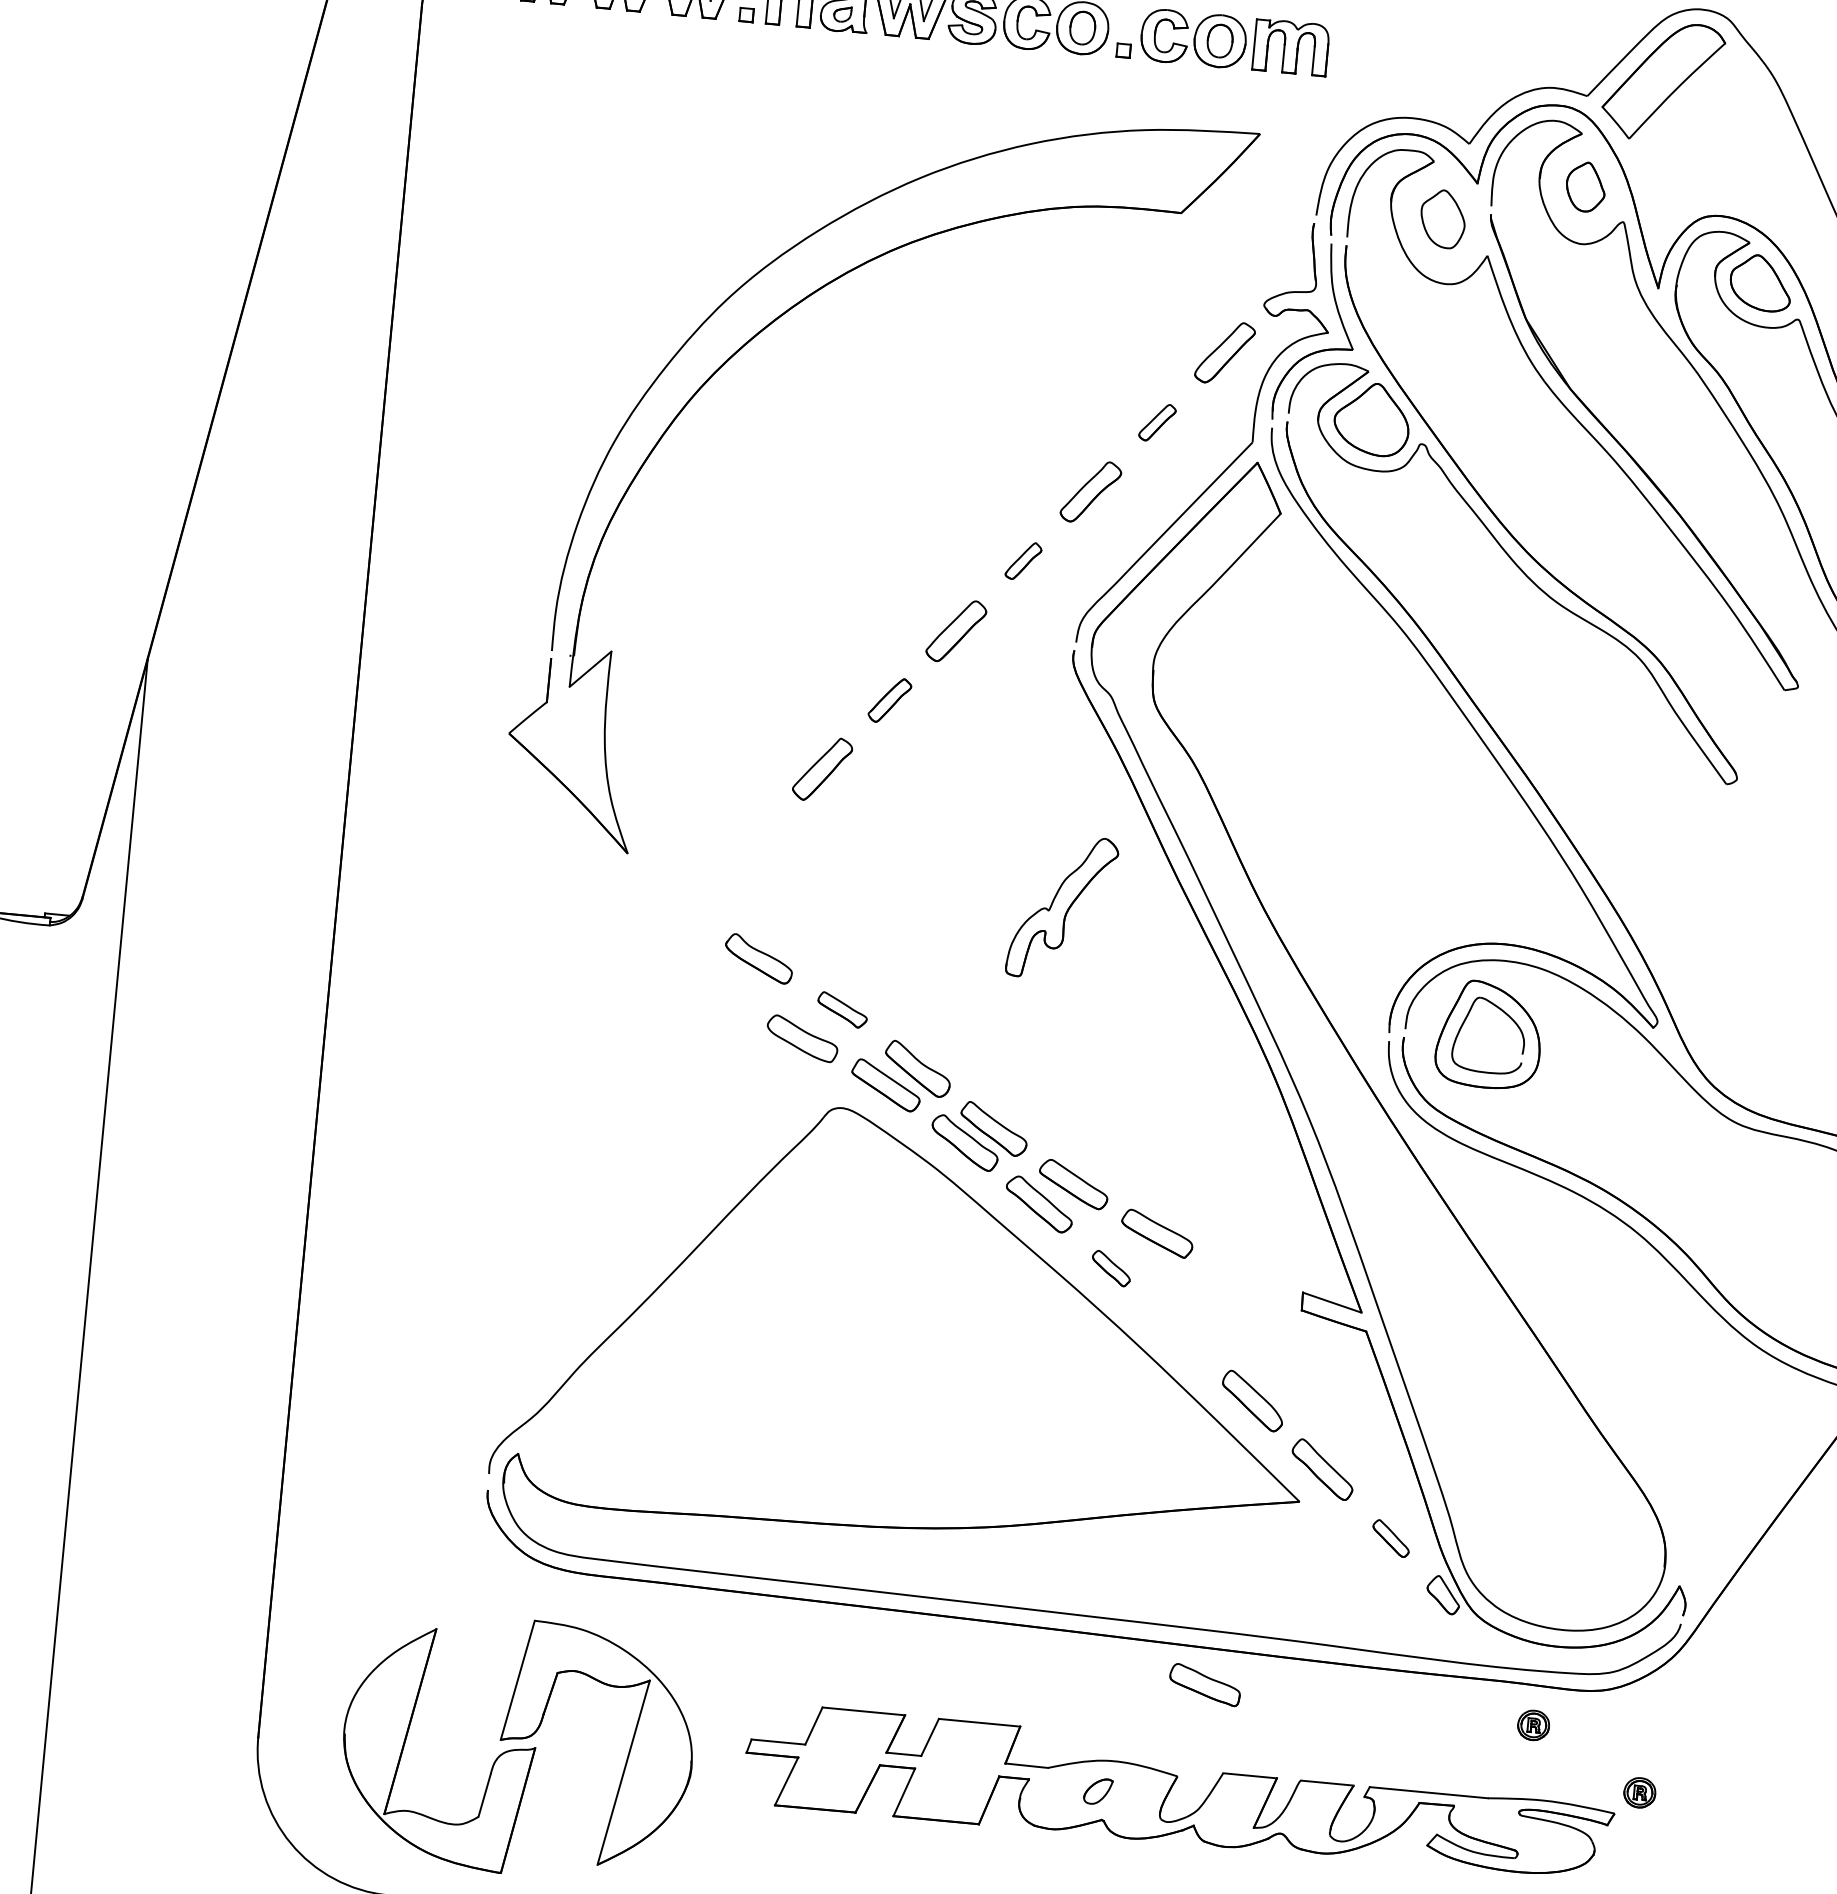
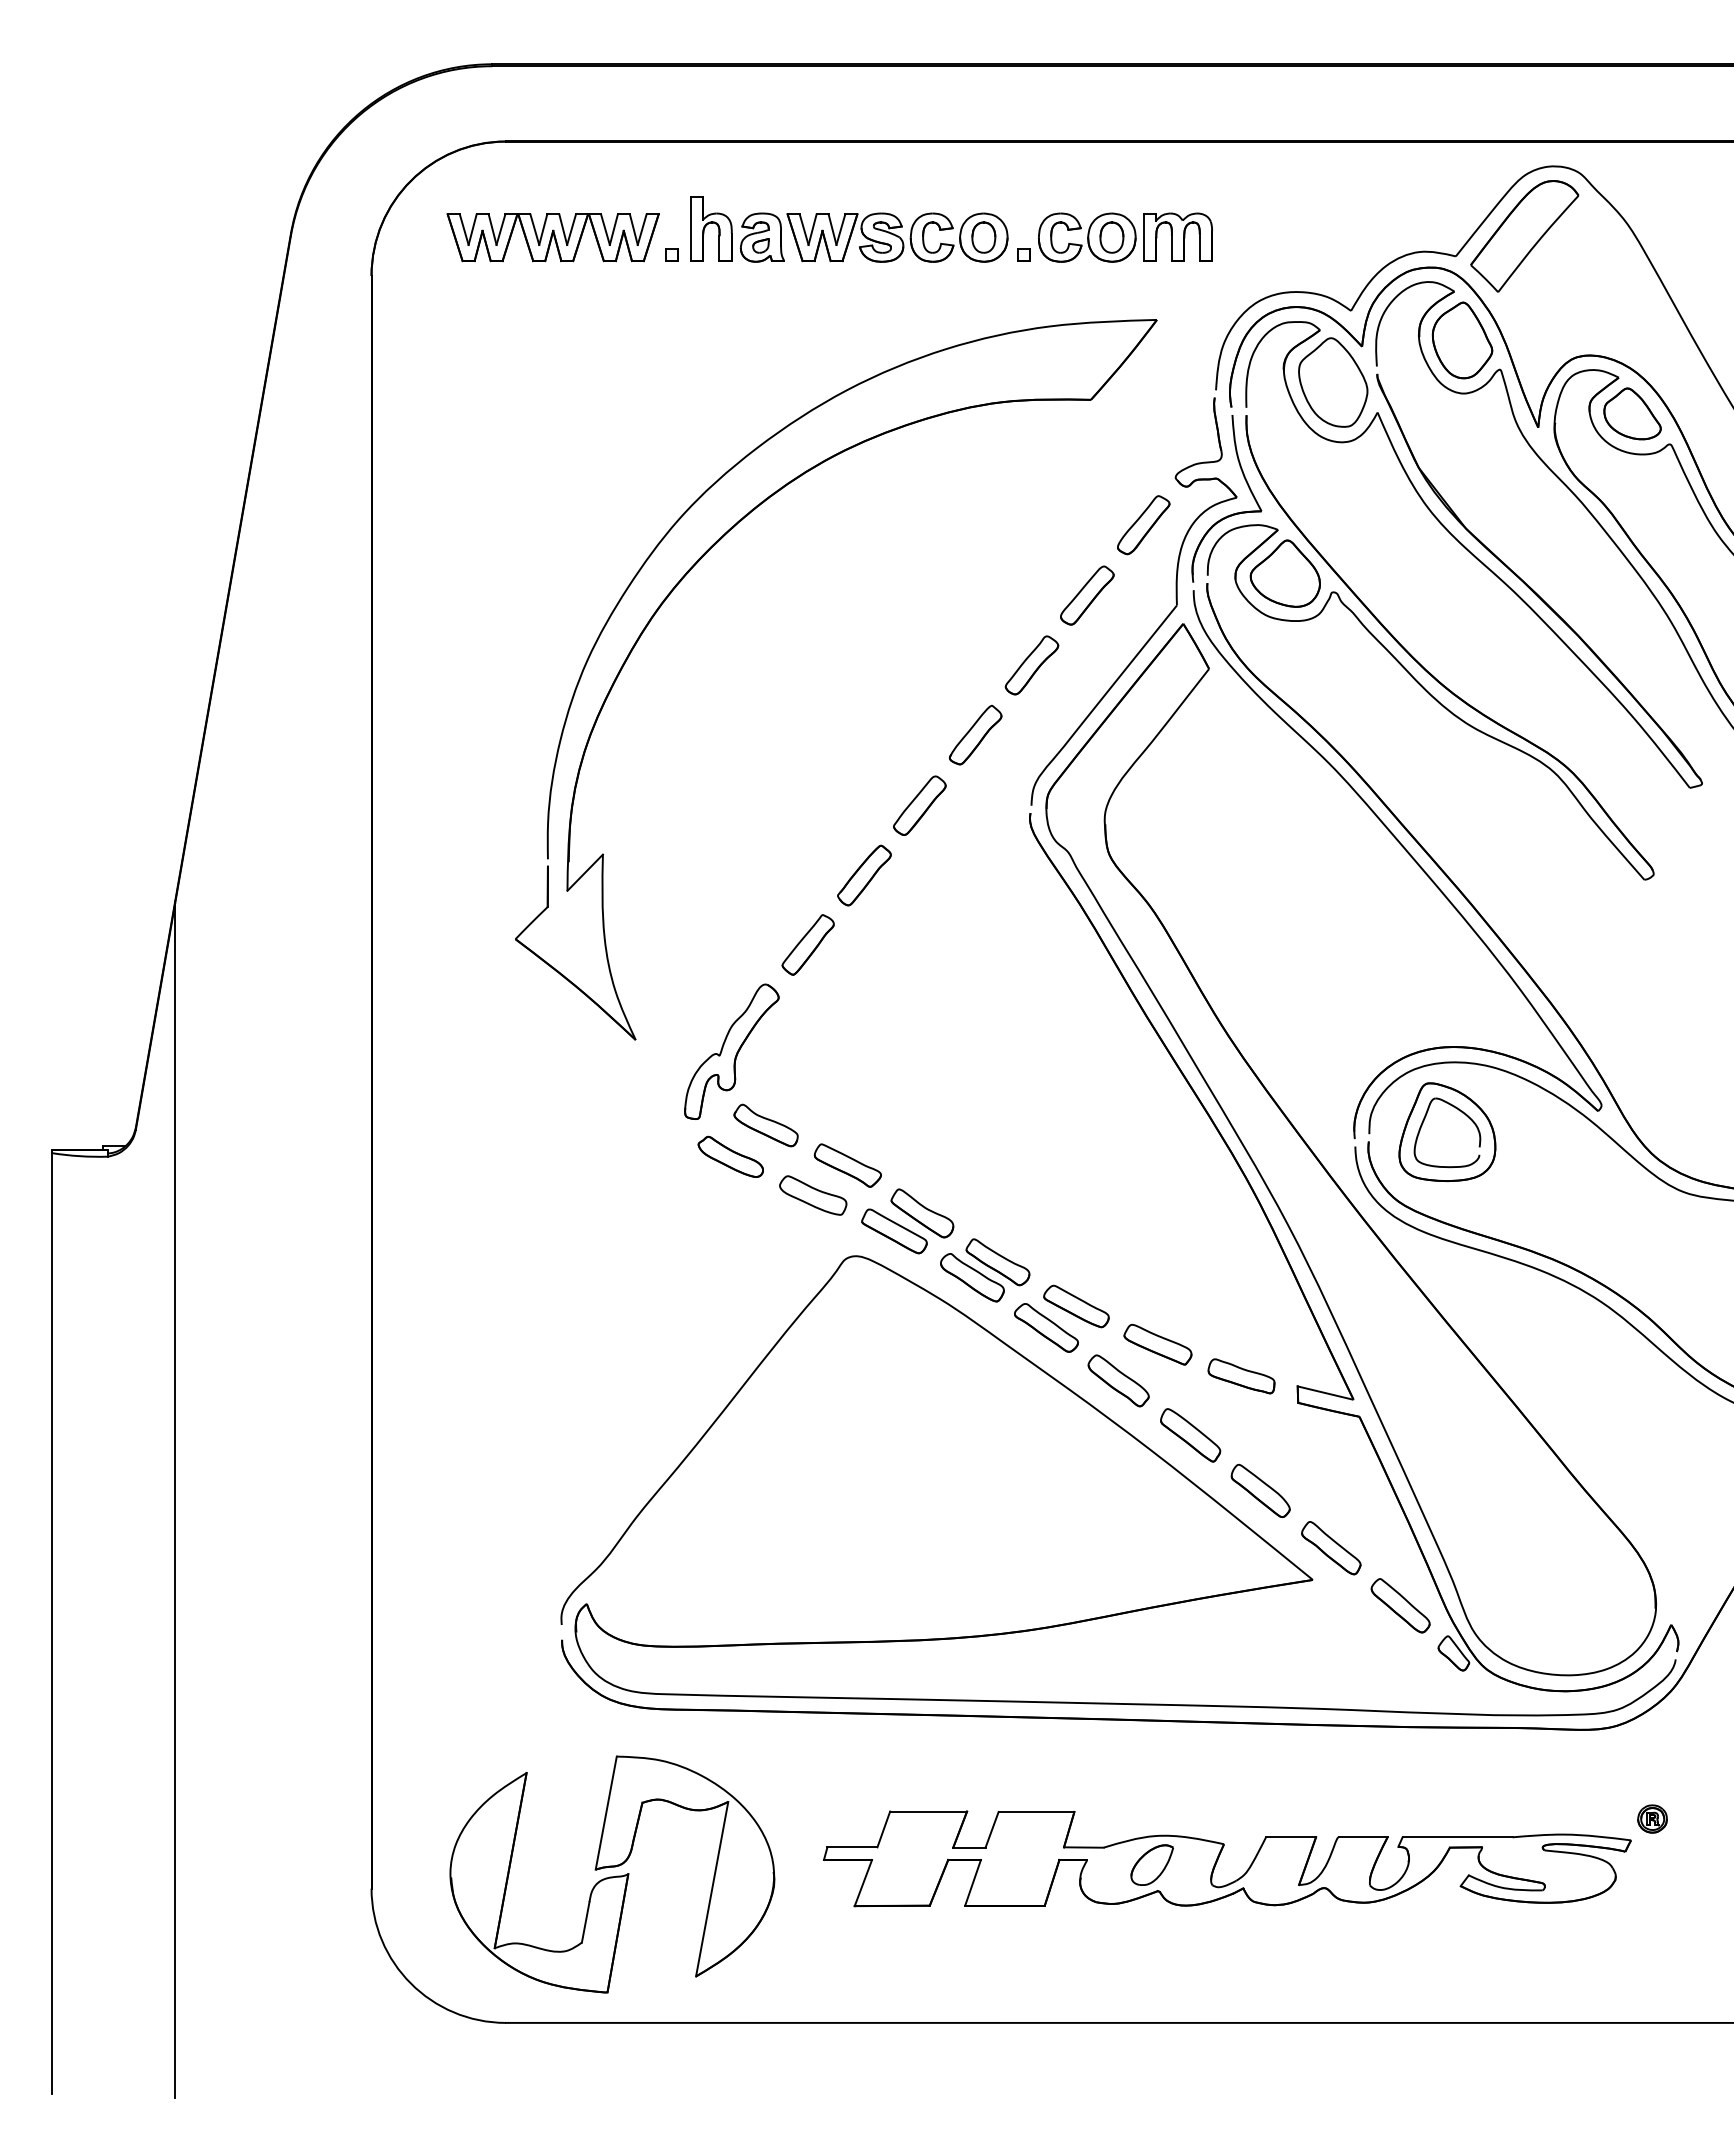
part: (1585, 187) -> (1462, 340), size x1.67
part: (1443, 219) -> (1333, 382), size x1.67
part: (1157, 422) -> (1087, 595), size x1.67
part: (1023, 560) -> (975, 734), size x1.67
part: (889, 700) -> (864, 875), size x1.43
part: (1062, 907) -> (731, 1051), moved
part: (717, 988) -> (730, 1156), added
part: (842, 1009) -> (847, 1165), size x1.43
part: (1111, 1268) -> (1118, 1380), size x1.67
part: (1182, 1334) -> (1190, 1435), added
part: (1391, 1538) -> (1400, 1605), size x1.67
part: (1205, 1685) -> (1241, 1376), moved
part: (1533, 1724) -> (1548, 1765), removed
part: (1097, 1790) -> (1151, 1864), size x1.67

